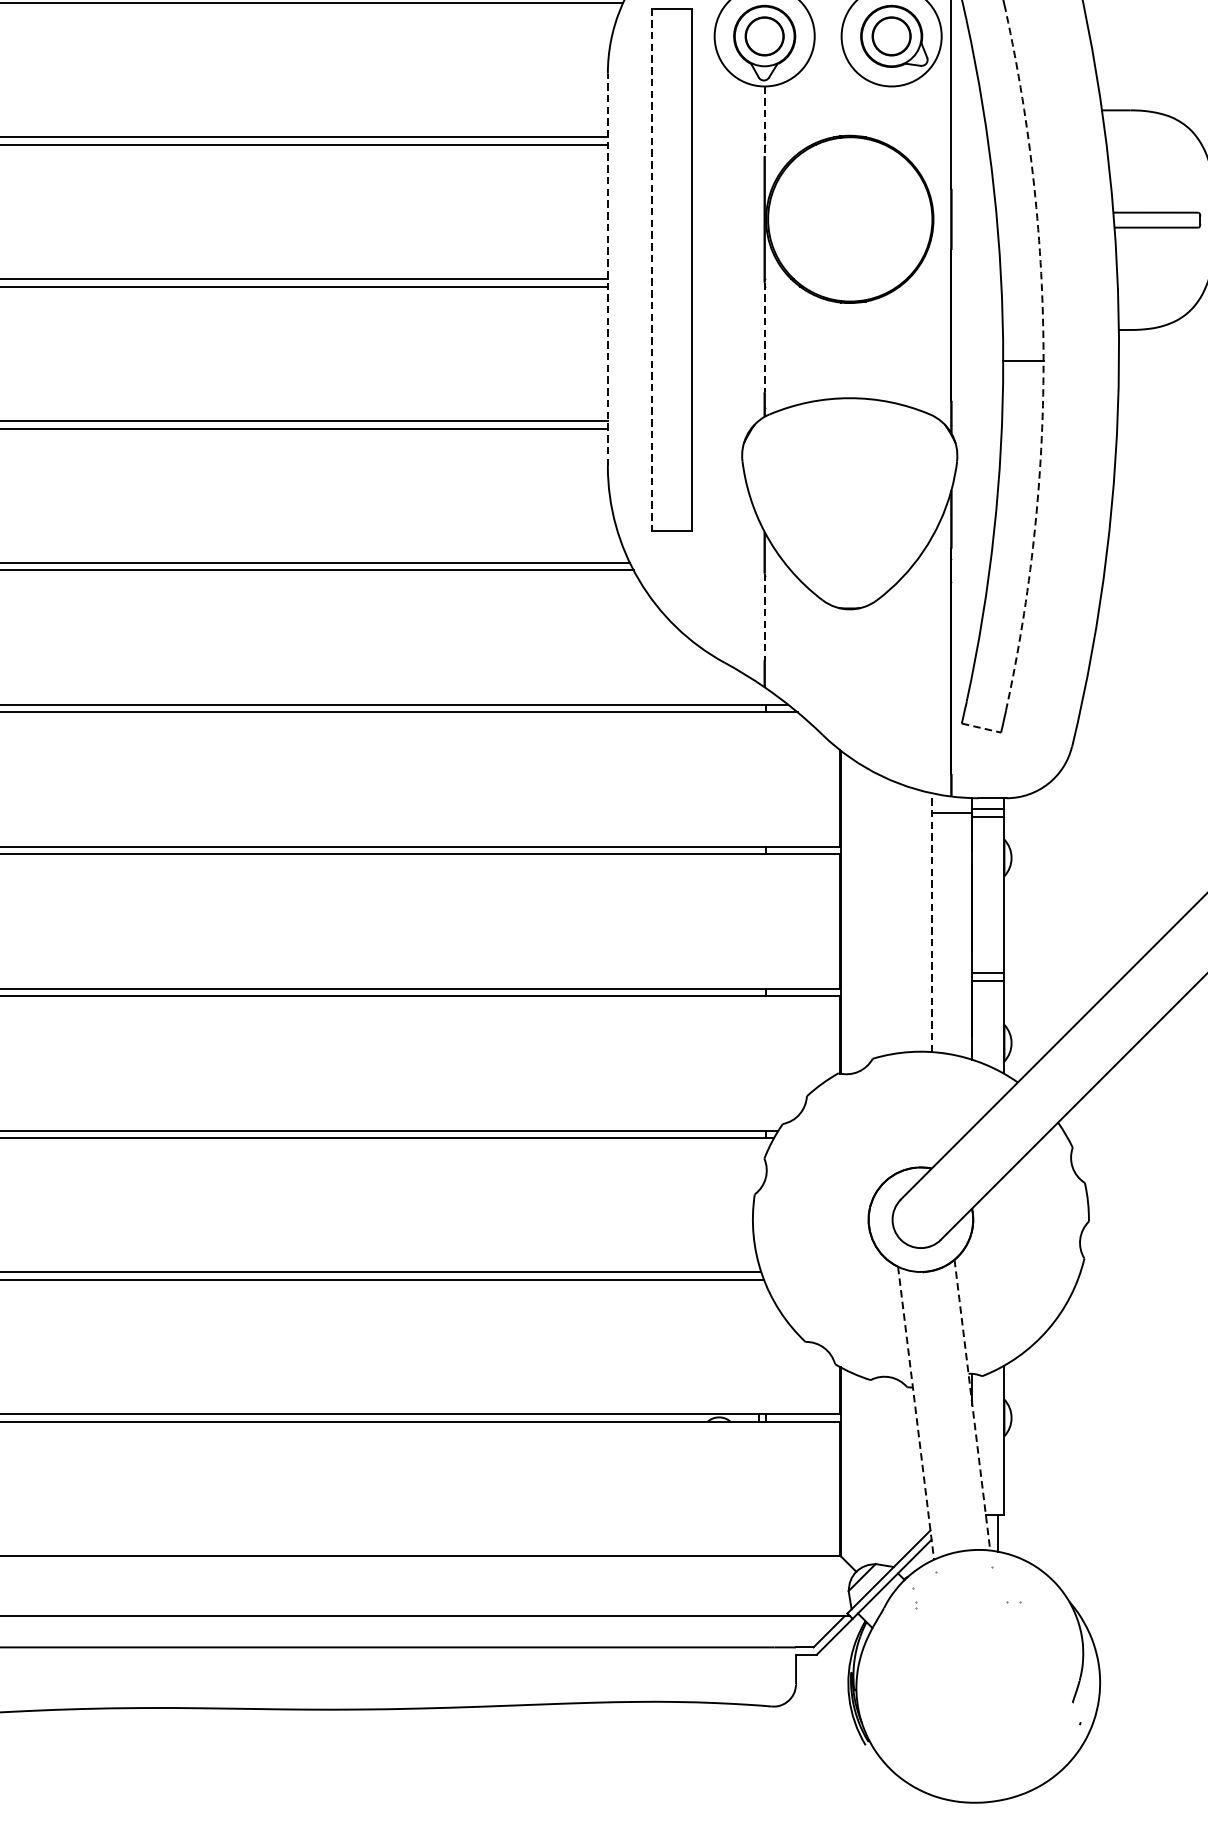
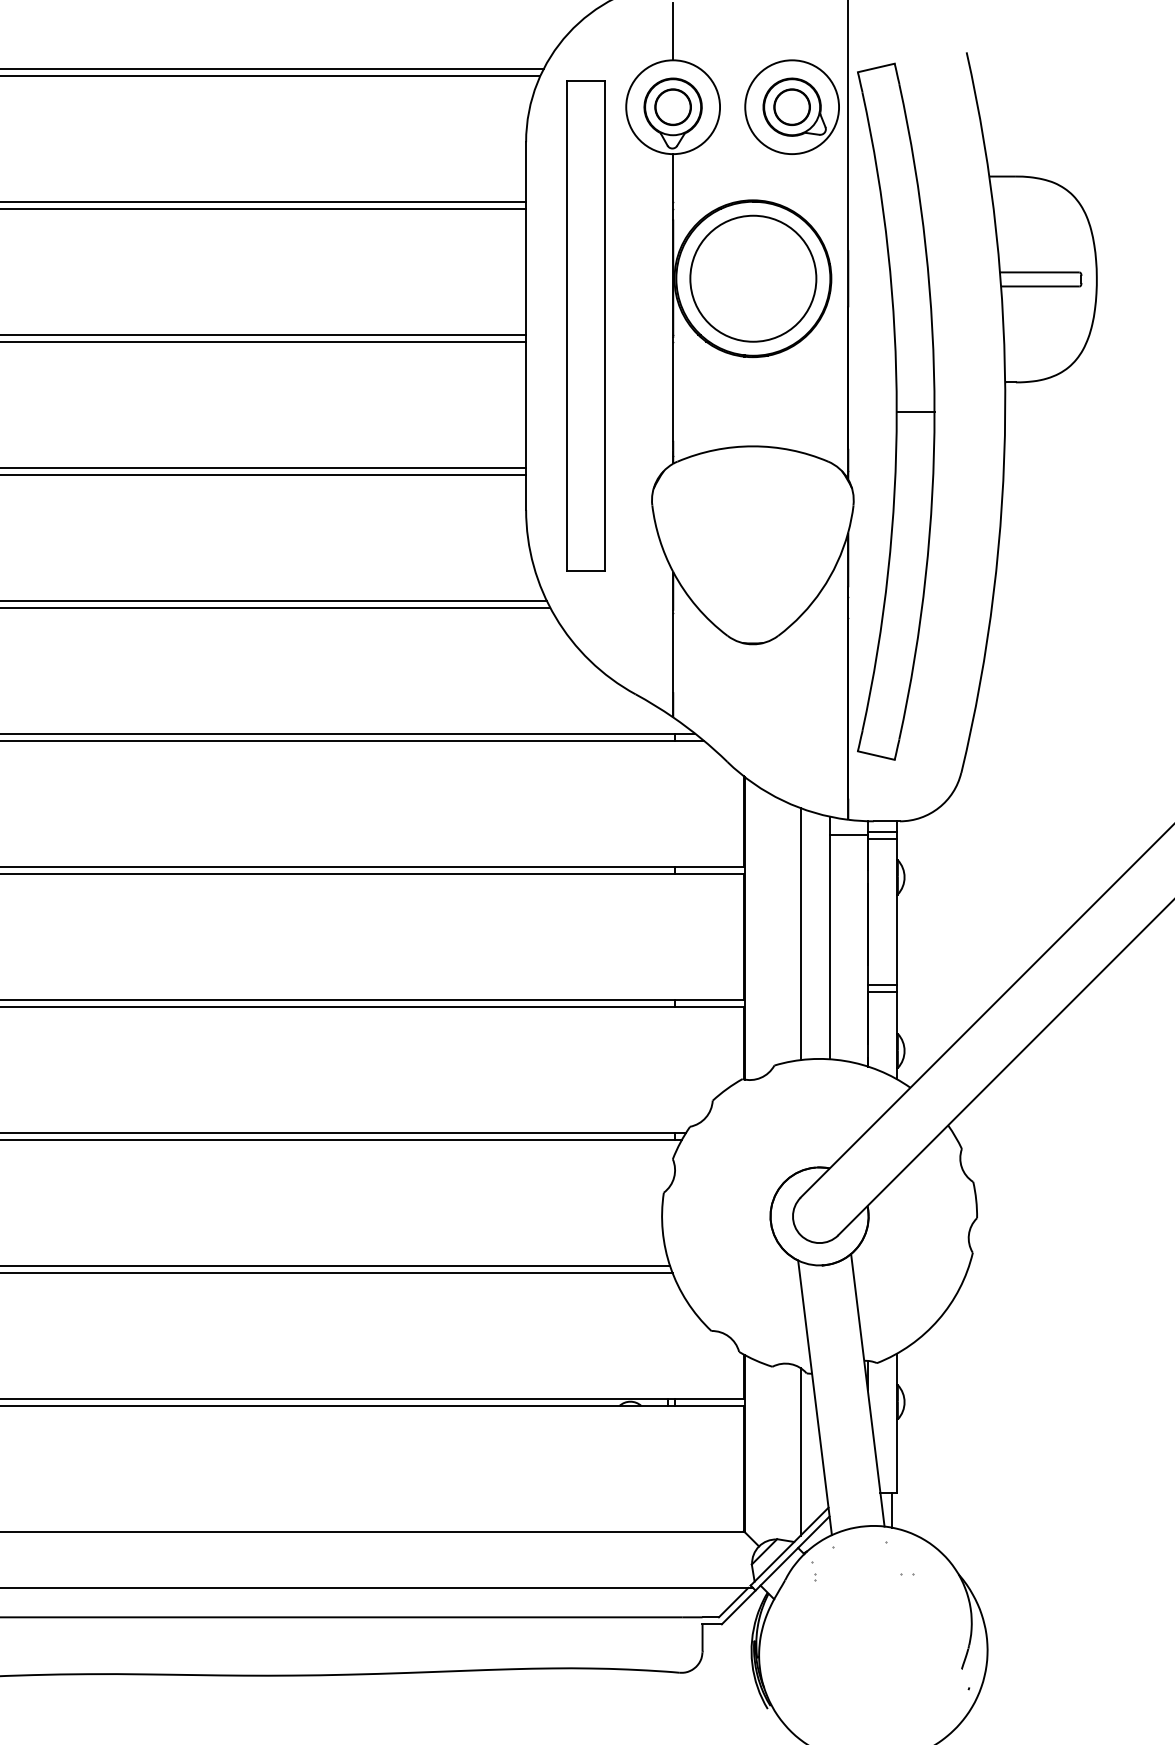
line: (765, 120) -> (673, 186), dashed -> solid
circle: (850, 219) -> (753, 278), added
line: (608, 270) -> (526, 326), dashed -> solid
line: (651, 270) -> (567, 326), dashed -> solid
line: (765, 337) -> (673, 389), dashed -> solid
arc: (1043, 361) -> (934, 411), dashed -> solid
line: (765, 617) -> (673, 651), dashed -> solid
line: (981, 728) -> (876, 755), dashed -> solid
line: (900, 918) -> (800, 934), added
line: (931, 922) -> (829, 937), dashed -> solid
line: (972, 1405) -> (867, 1390), dashed -> solid
line: (916, 1413) -> (815, 1398), dashed -> solid
line: (900, 1470) -> (800, 1451), added

